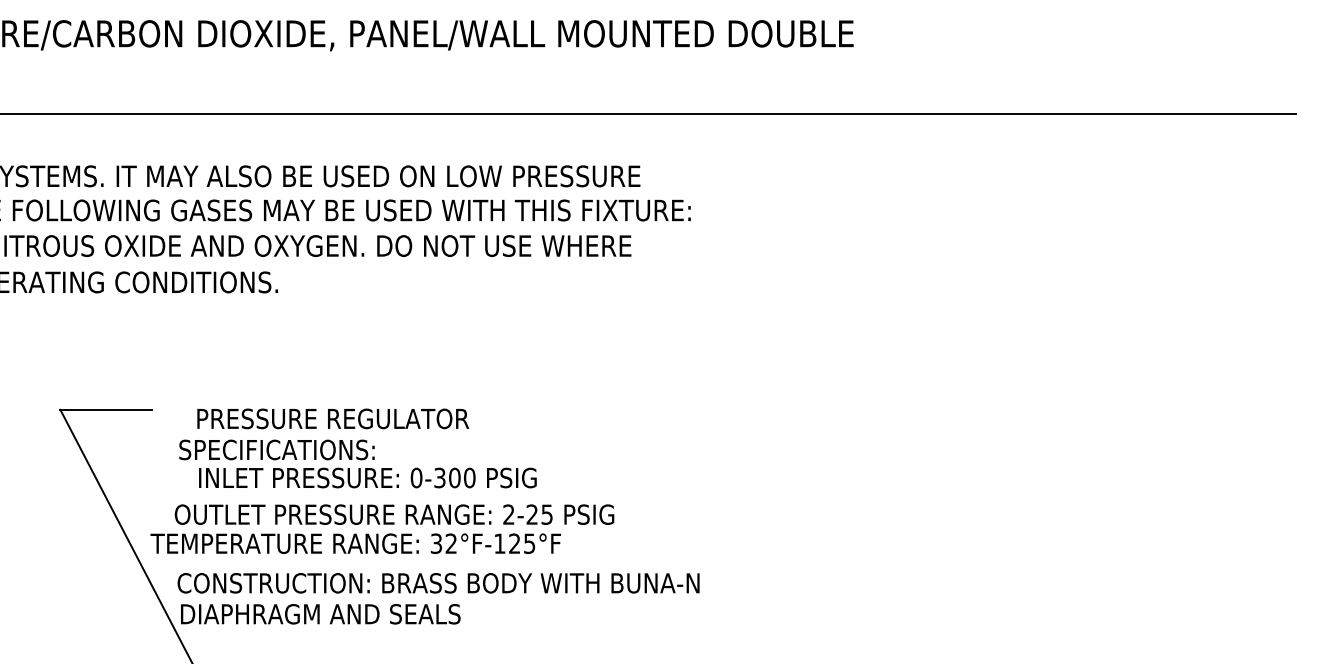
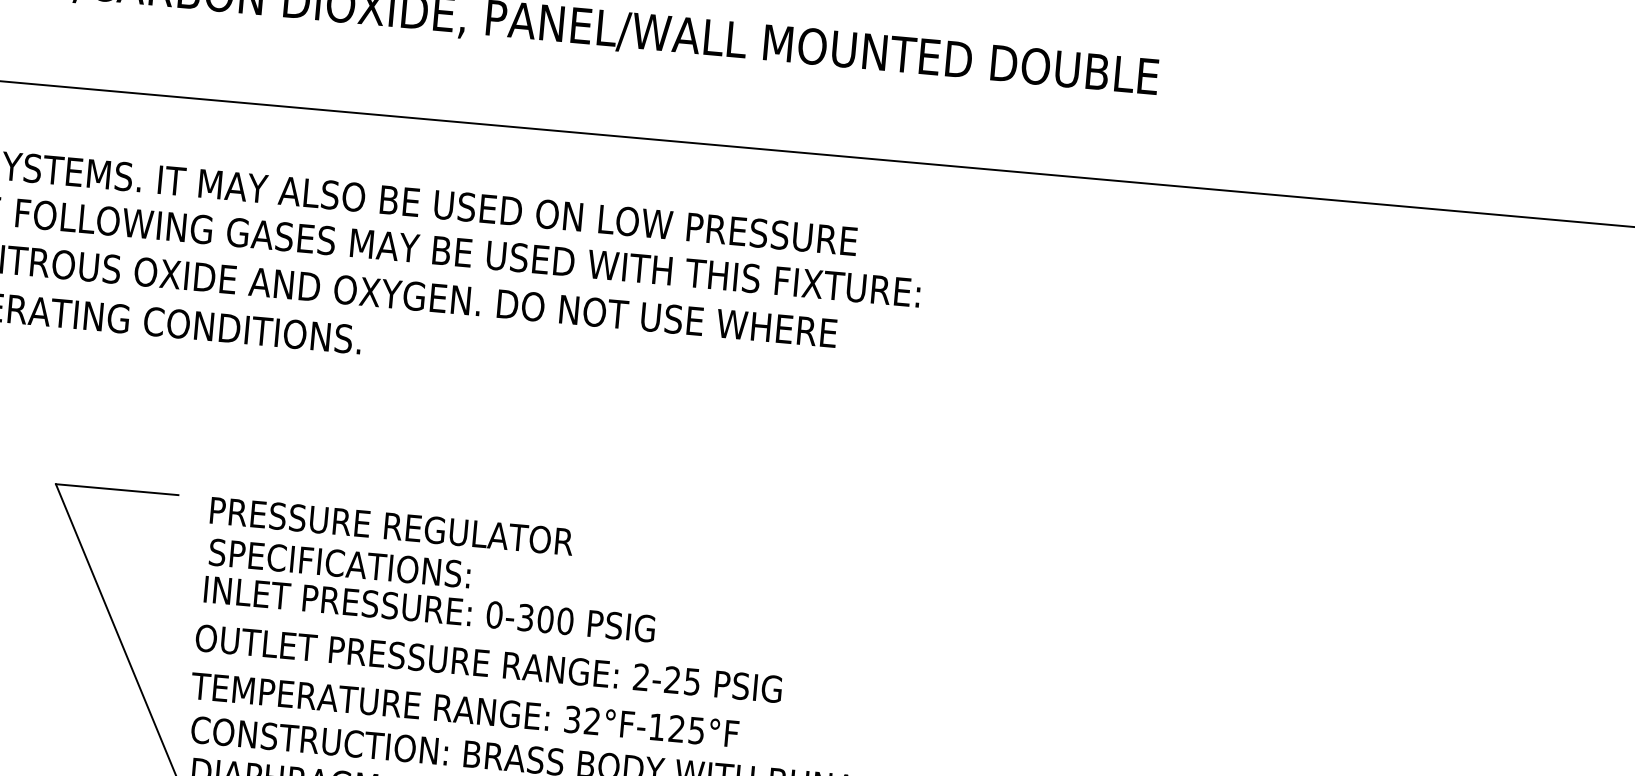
text: (333, 418) -> (392, 525), moved
text: (367, 477) -> (429, 608), moved
text: (355, 543) -> (464, 709), moved

